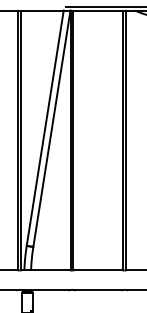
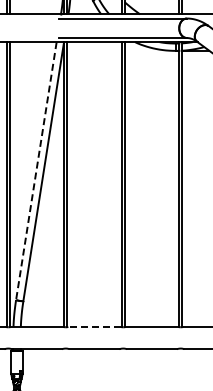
line: (45, 128) -> (36, 171), solid -> dashed
line: (98, 269) -> (94, 326), solid -> dashed

